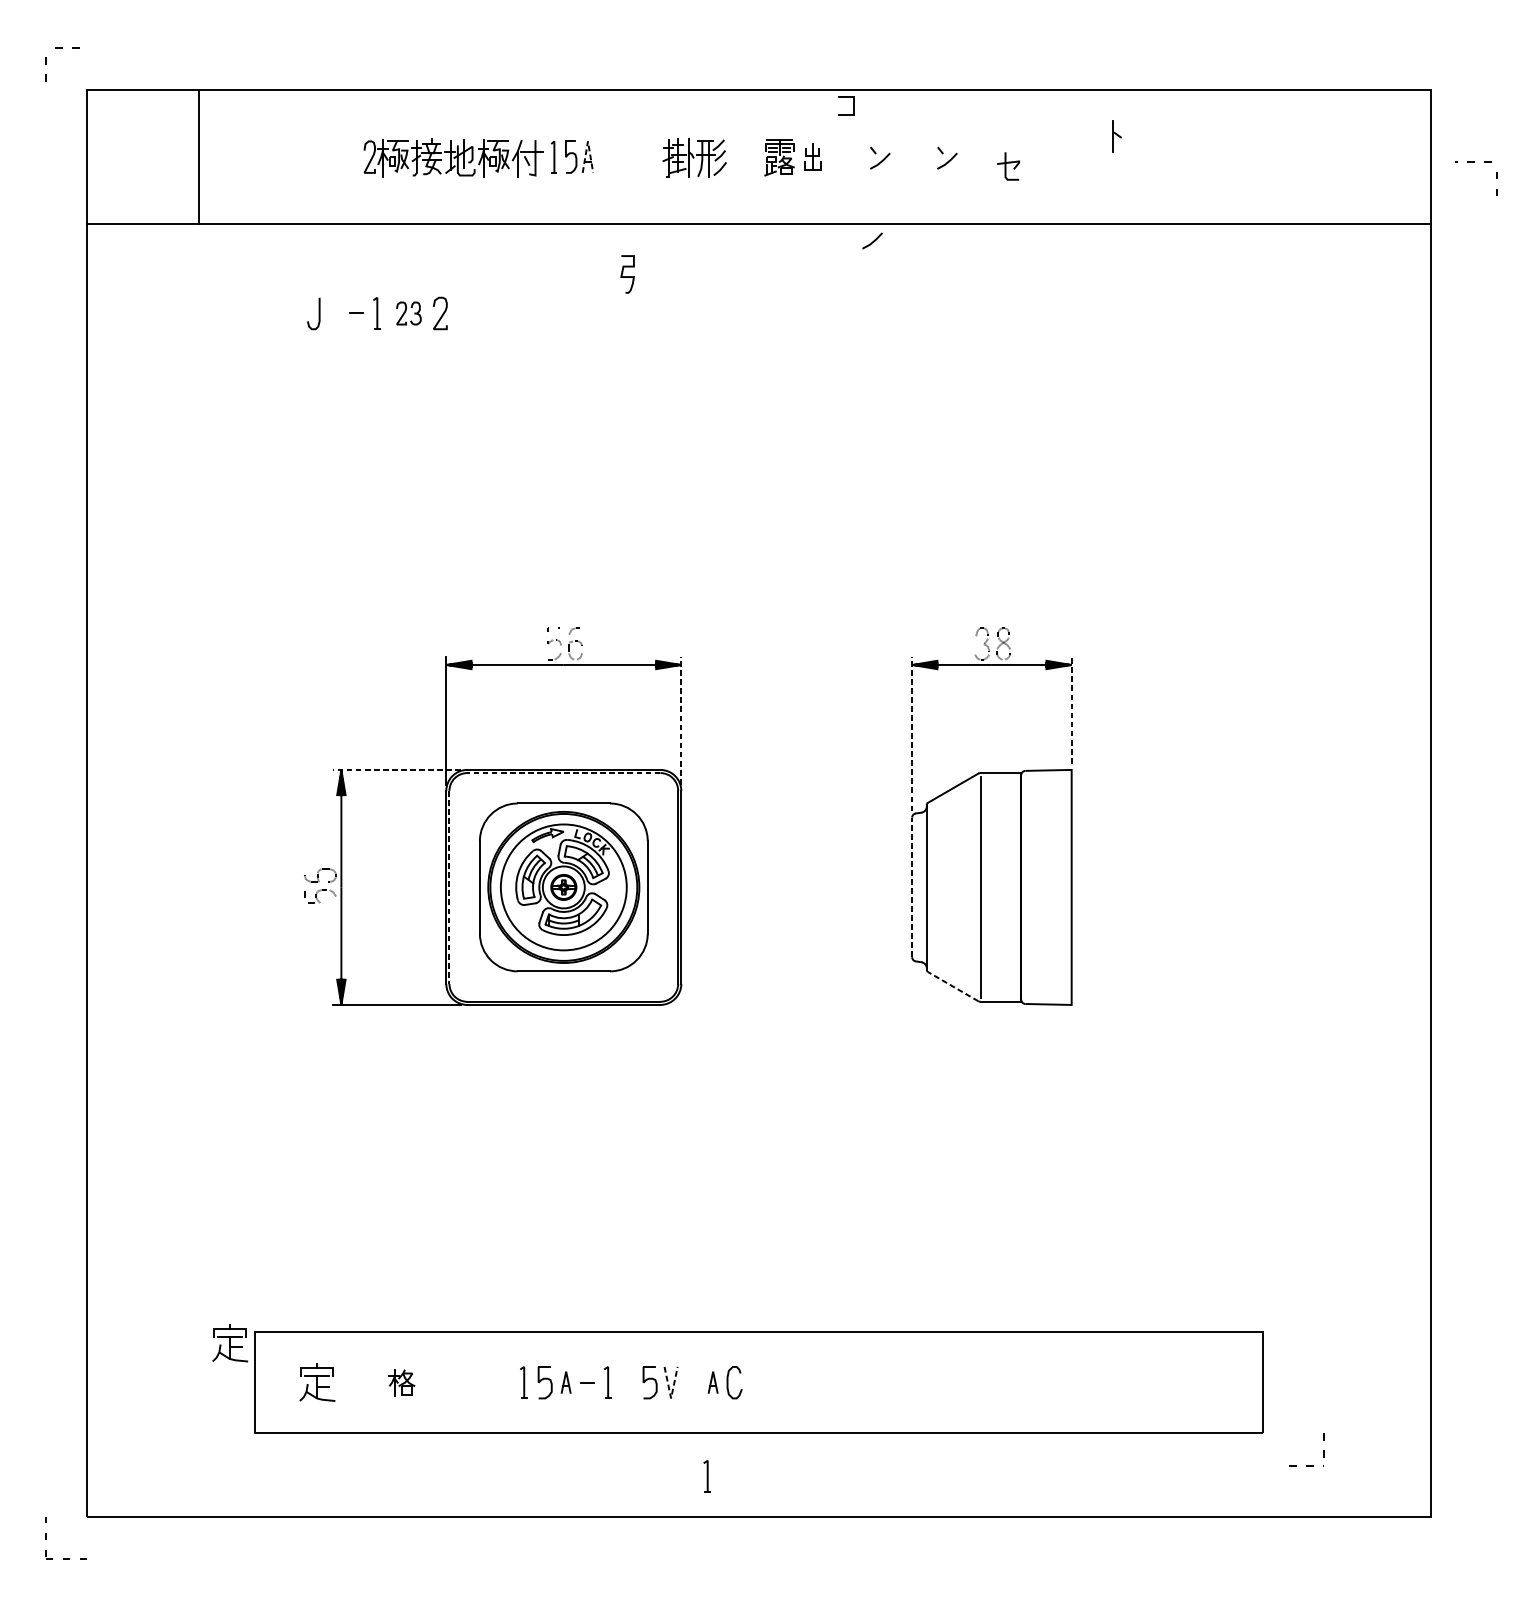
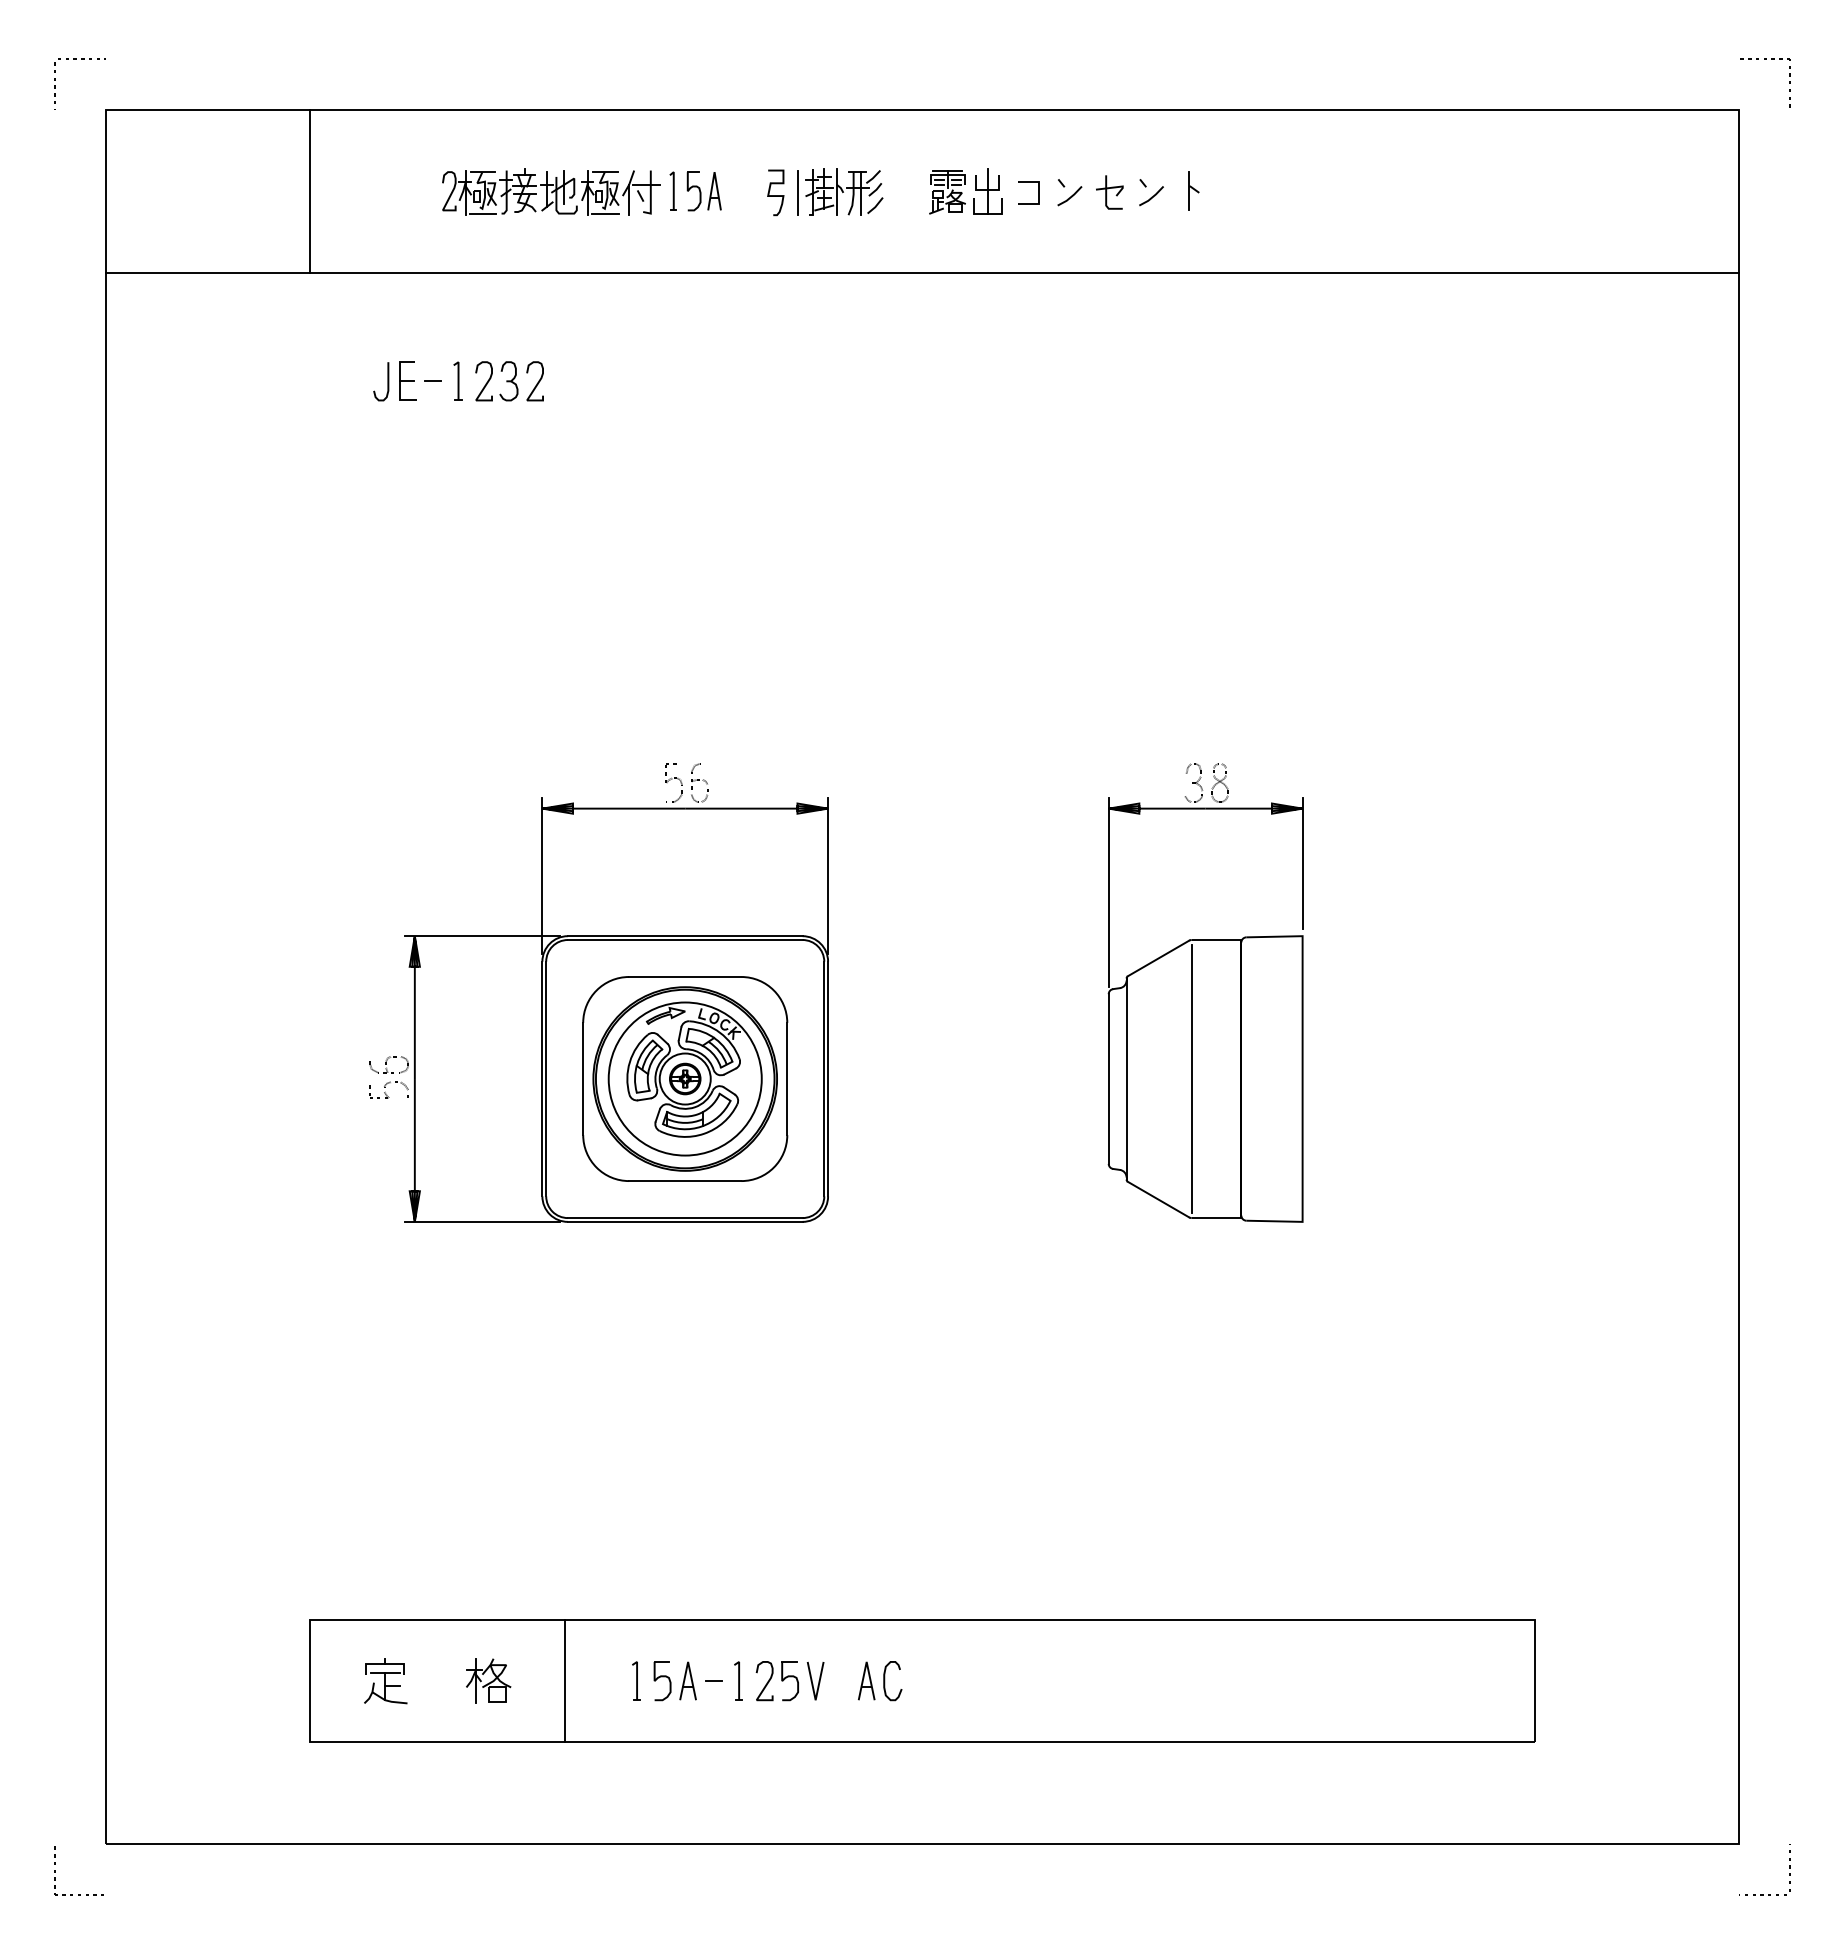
line: (846, 97) -> (1028, 182), moved
part: (1116, 135) -> (1193, 190), moved
line: (587, 141) -> (714, 172), dashed -> solid
line: (199, 156) -> (310, 190), moved
part: (812, 157) -> (987, 191), size x1.43
line: (656, 158) -> (797, 192), added
line: (1477, 162) -> (1765, 59), moved
part: (1008, 166) -> (1109, 192), moved
line: (397, 175) -> (482, 213), added
line: (498, 175) -> (605, 213), added
line: (872, 241) -> (1060, 293), removed
curve: (627, 276) -> (775, 195), moved
part: (335, 312) -> (407, 380), added
part: (408, 313) -> (496, 381), size x1.43
line: (1071, 709) -> (1302, 862), dashed -> solid
line: (681, 720) -> (828, 876), dashed -> solid
line: (912, 733) -> (1108, 891), dashed -> solid
line: (397, 770) -> (482, 936), dashed -> solid
line: (563, 773) -> (684, 940), dashed -> solid
line: (449, 887) -> (546, 1079), dashed -> solid
line: (912, 887) -> (1108, 1079), dashed -> solid
line: (953, 986) -> (1158, 1199), dashed -> solid
part: (230, 1343) -> (279, 1633), removed
part: (401, 1382) -> (488, 1680), size x1.43
line: (465, 1382) -> (565, 1680), added
part: (565, 1382) -> (687, 1680), size x1.43
part: (712, 1382) -> (866, 1680), size x1.43
curve: (630, 1384) -> (766, 1683), added
line: (670, 1398) -> (815, 1700), dashed -> solid
line: (1324, 1443) -> (1789, 1868), moved
part: (707, 1475) -> (859, 1794), removed

